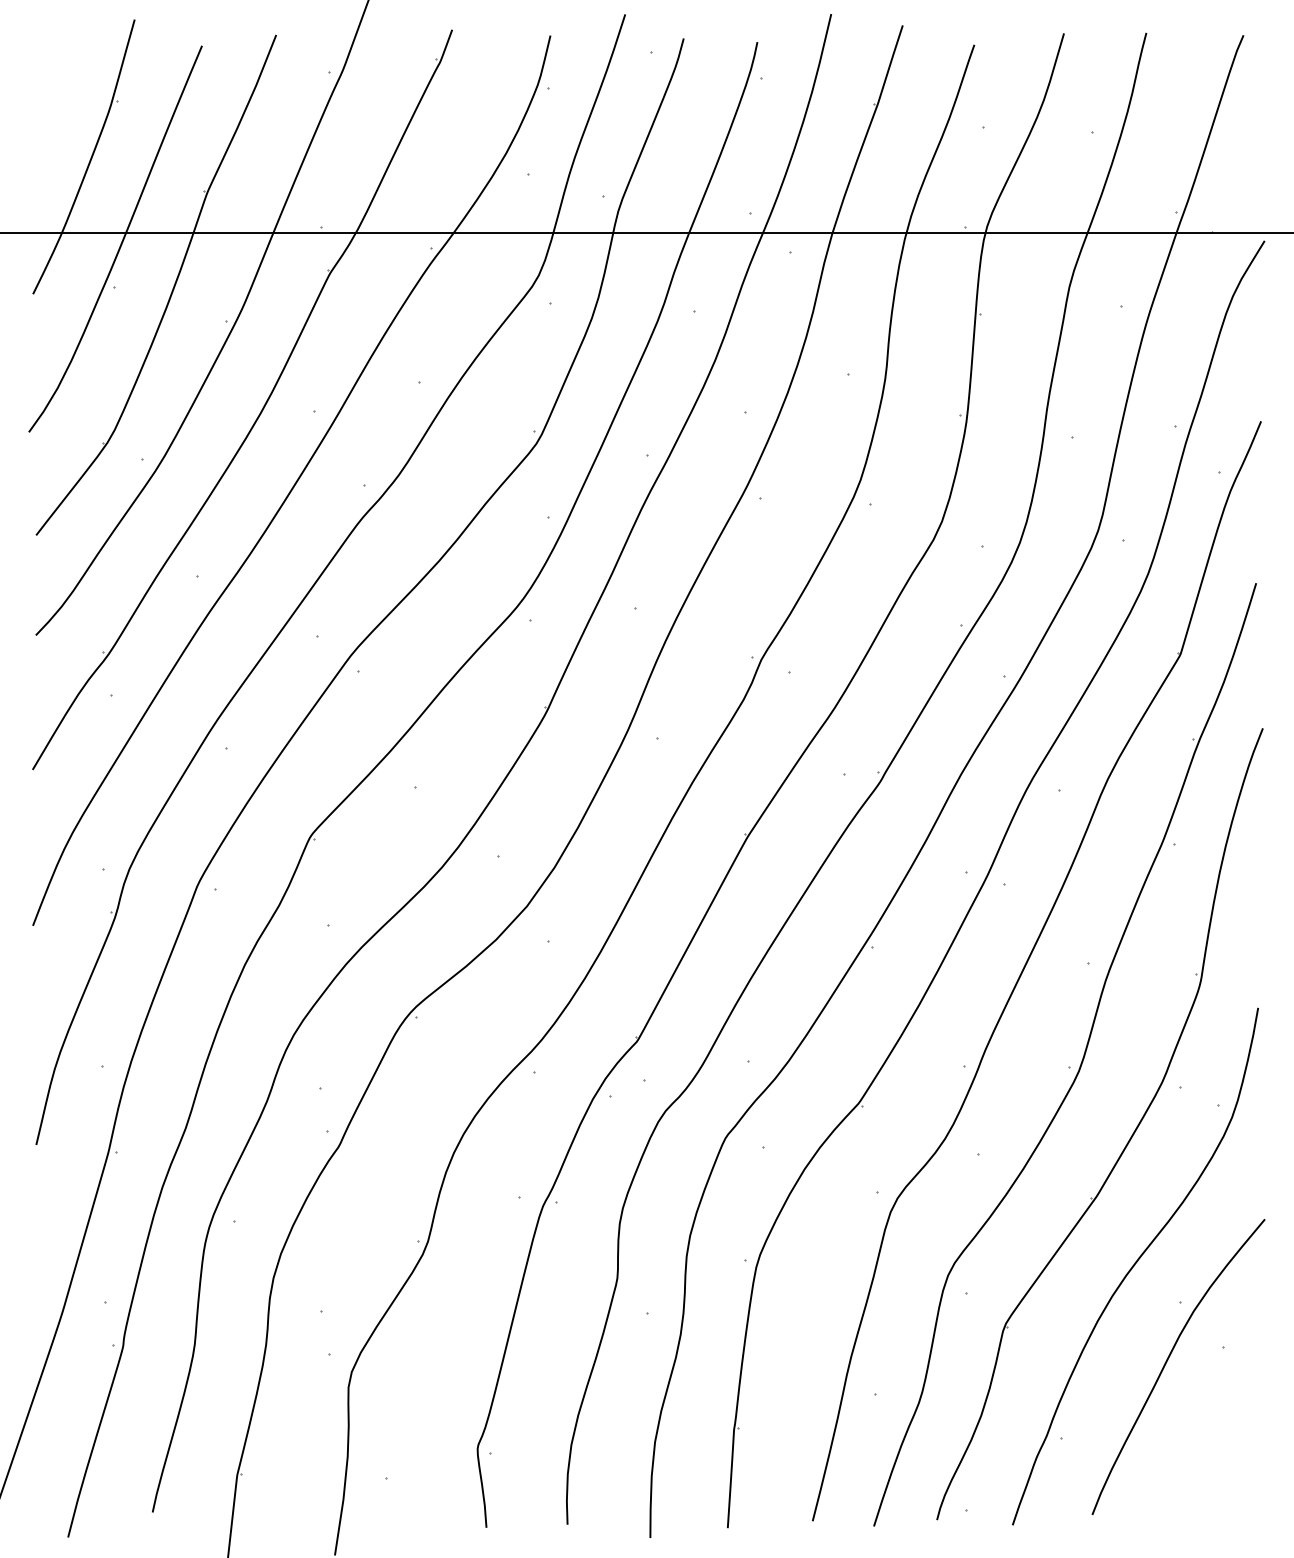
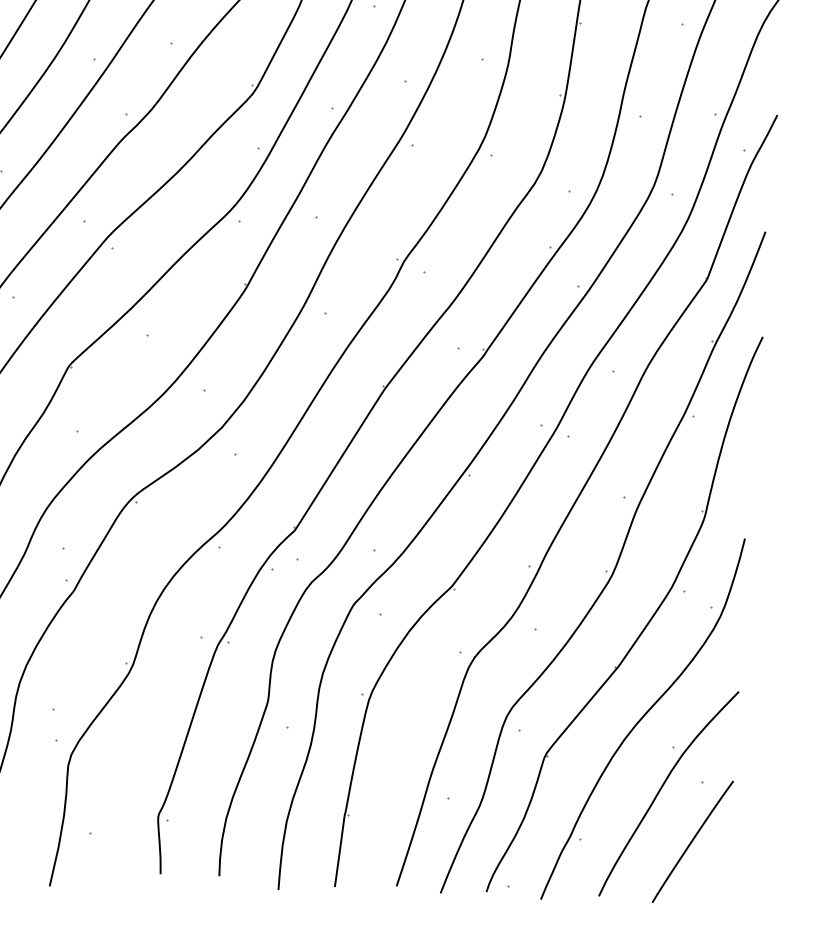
curve: (1216, 1429) -> (693, 841), added

